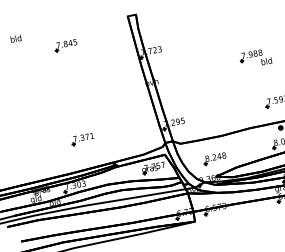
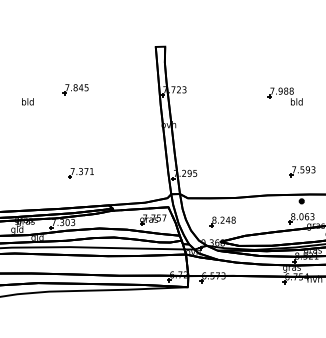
text: (15, 38) -> (27, 101), moved
part: (65, 45) -> (75, 89), moved
part: (254, 58) -> (284, 96), moved

